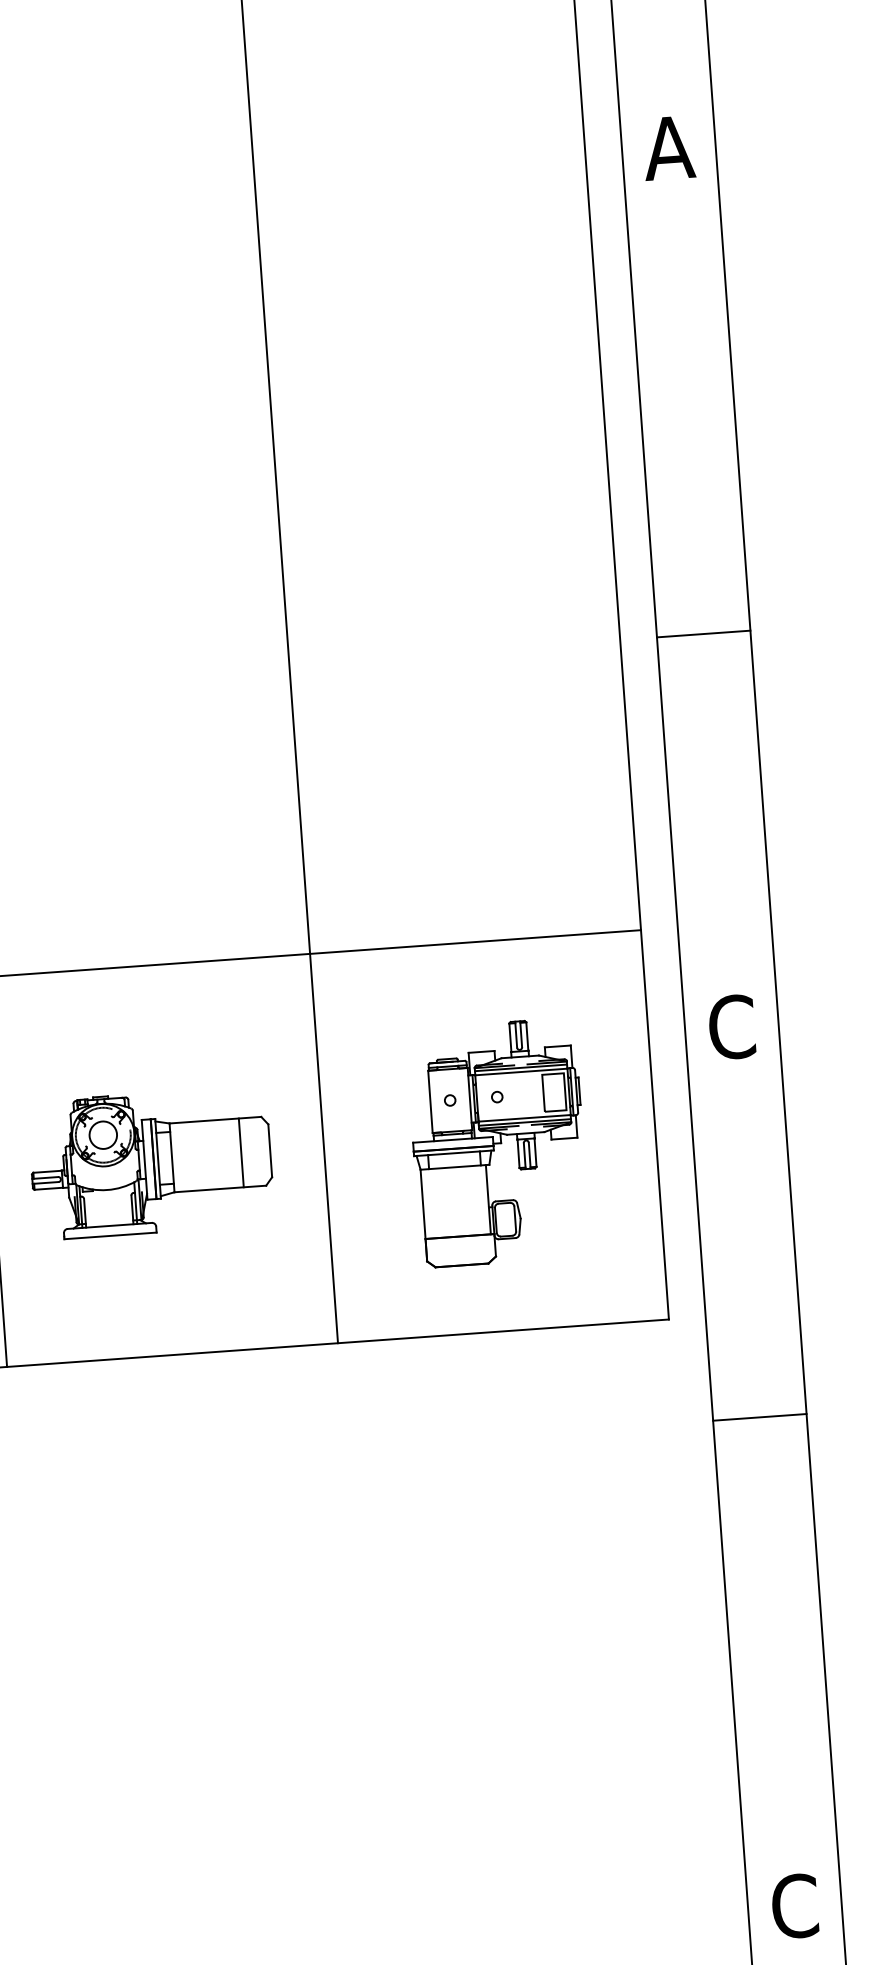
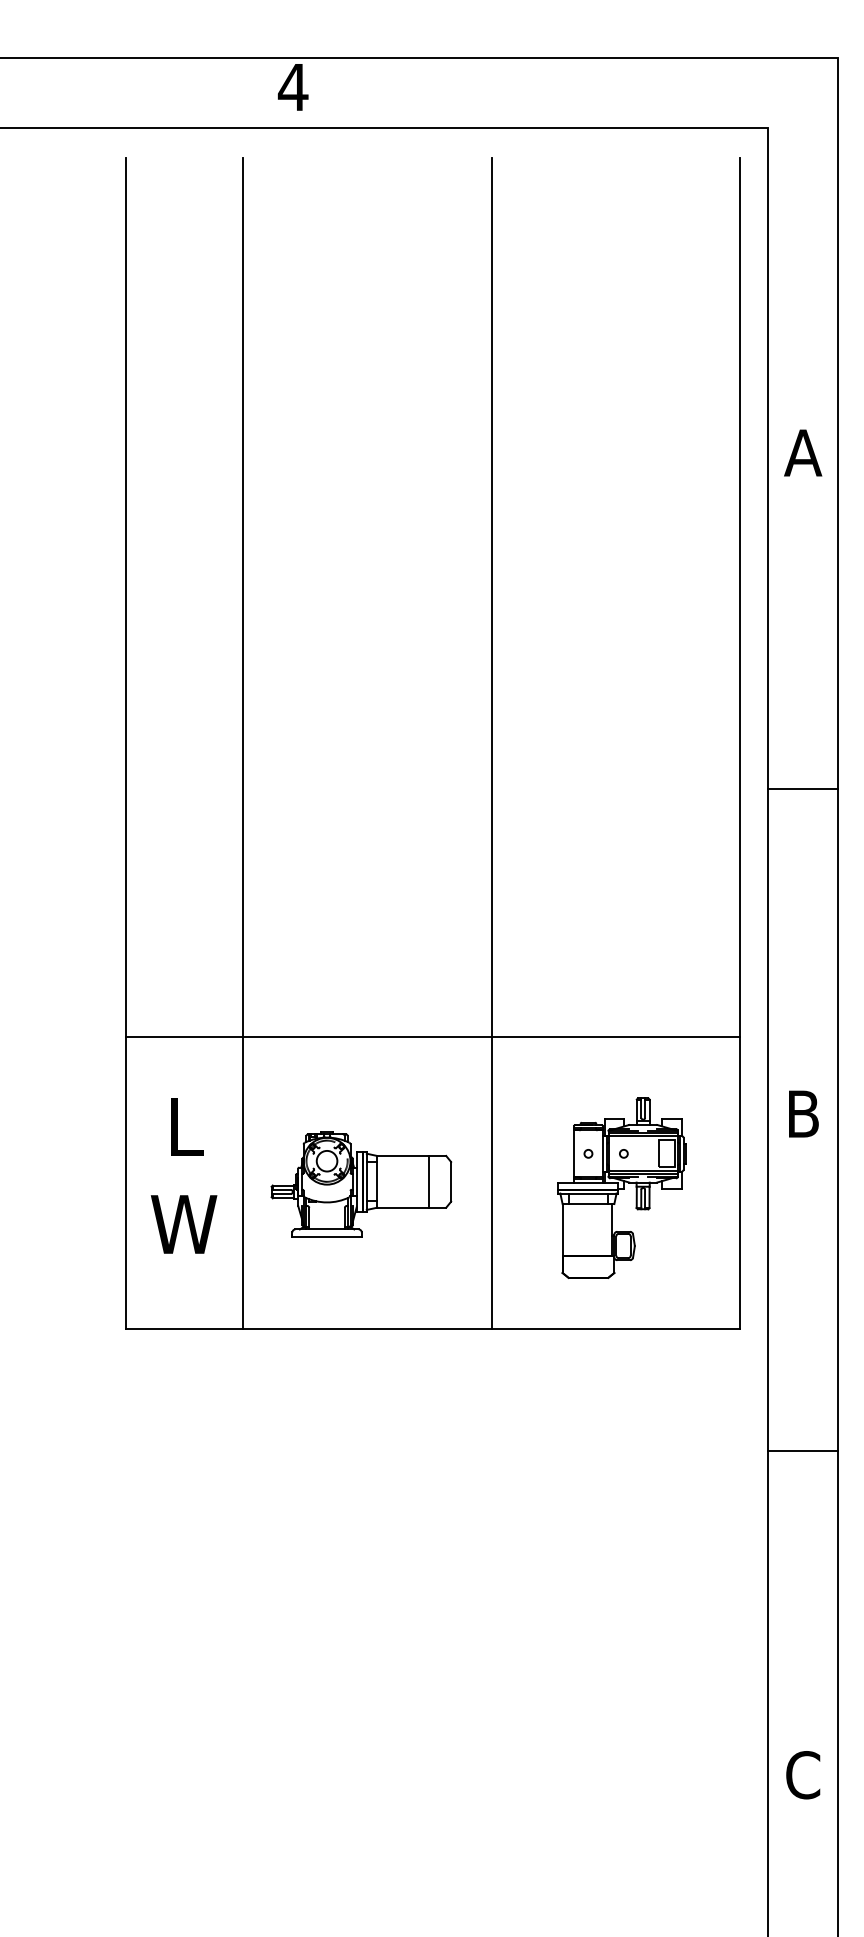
line: (704, 634) -> (803, 789), moved
text: (732, 1026) -> (803, 1113), C -> B
line: (760, 1417) -> (803, 1450), moved

